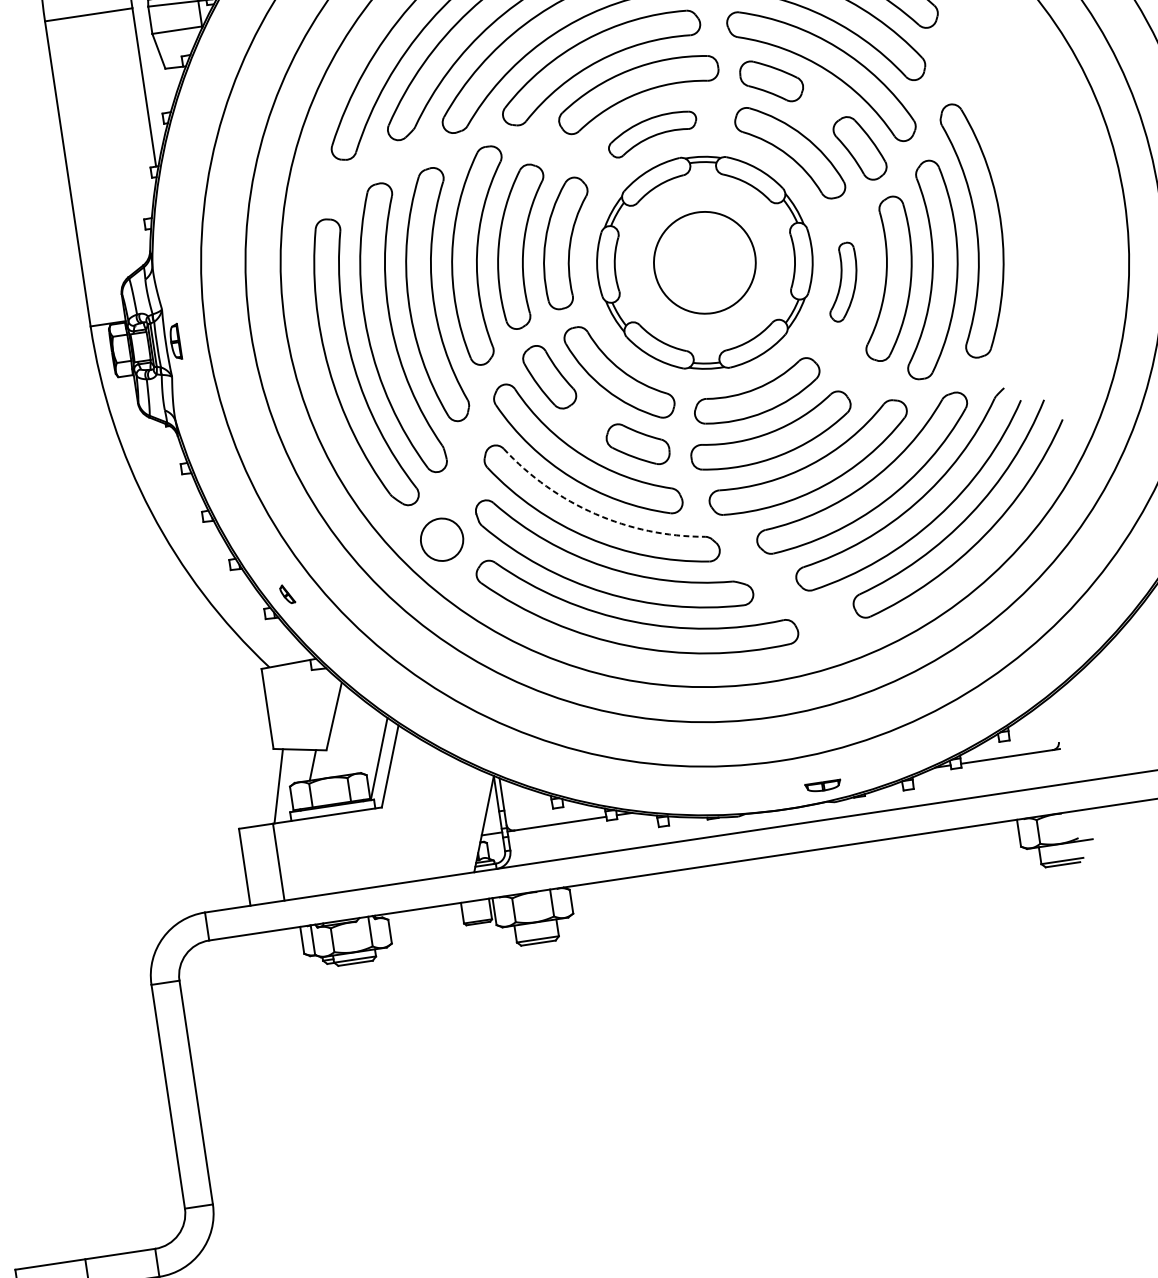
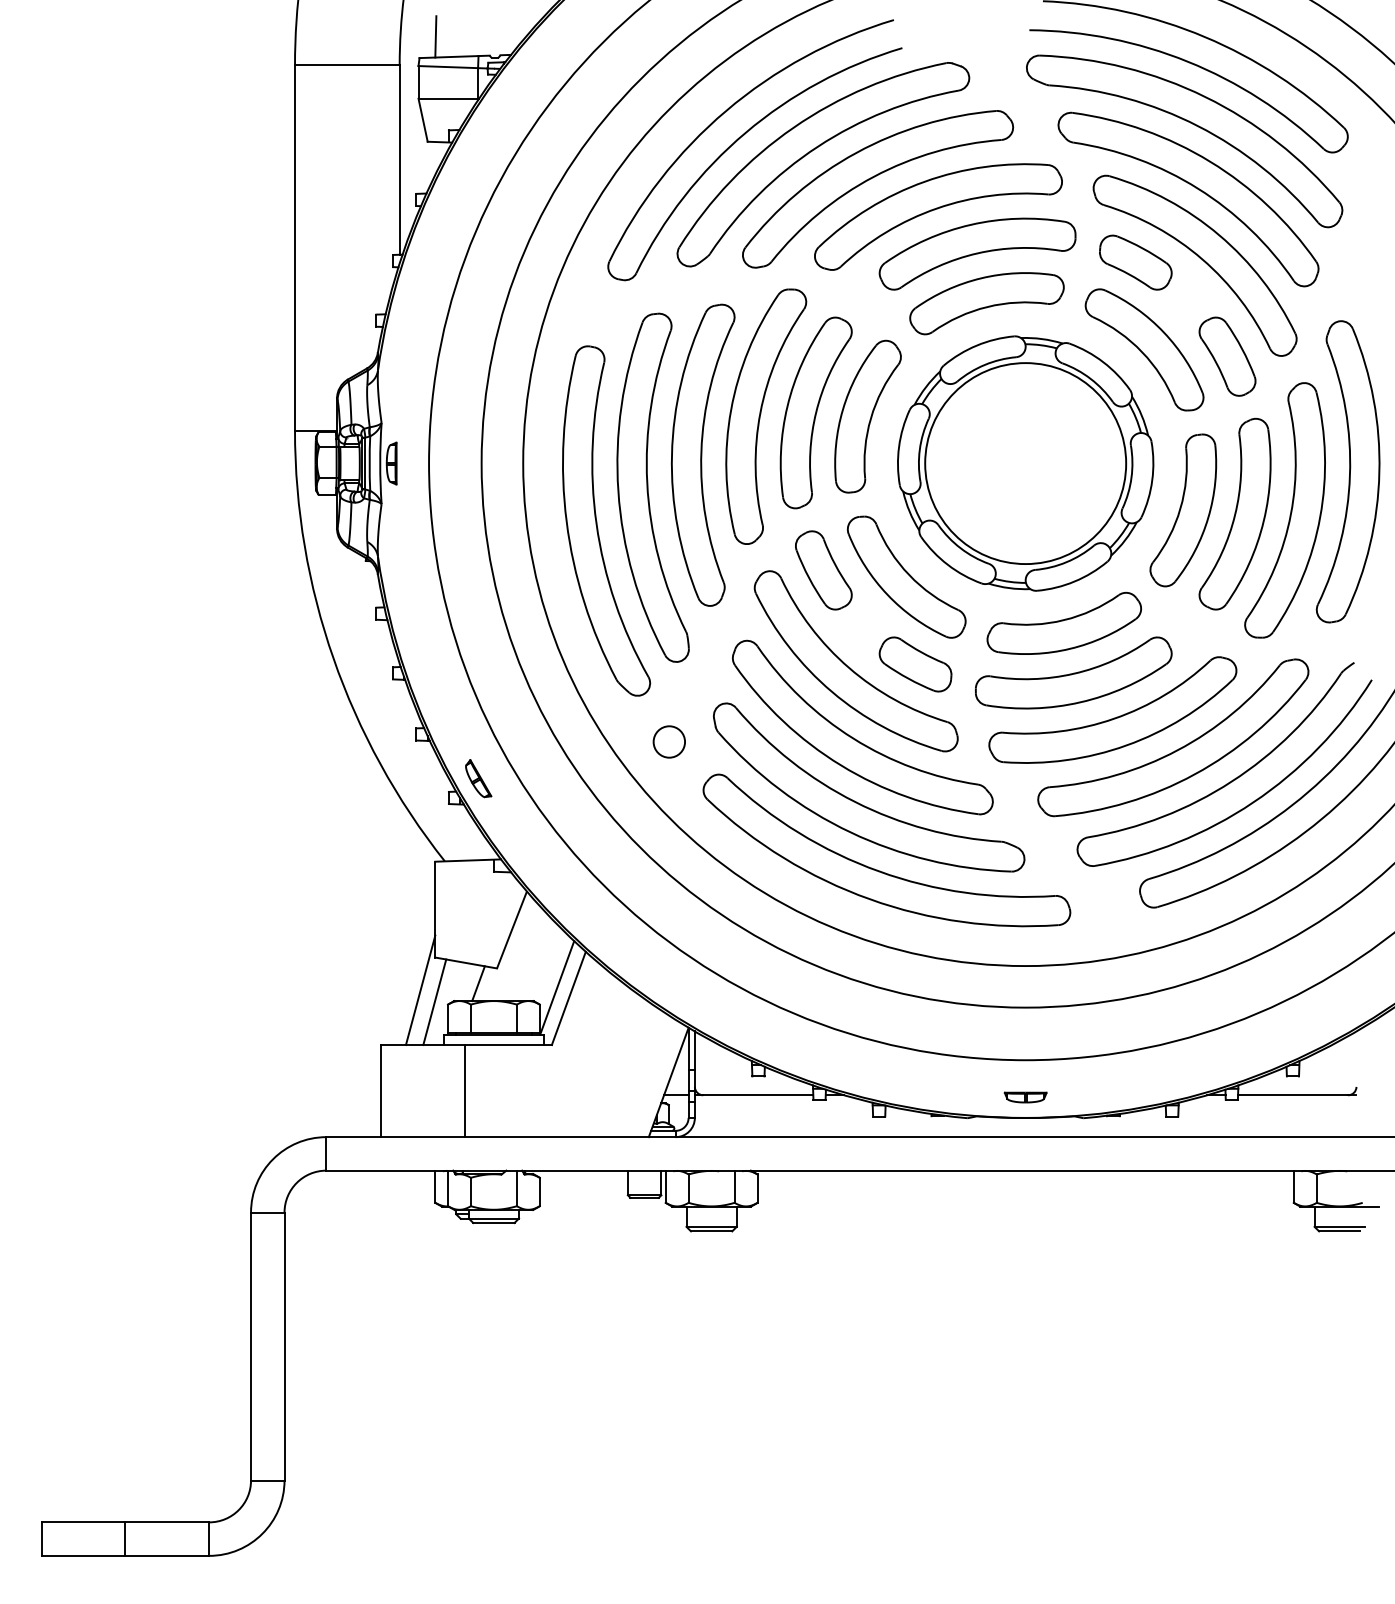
part: (652, 134) -> (986, 303), size x1.43
circle: (704, 262) -> (1025, 463), size x1.67
part: (842, 282) -> (1183, 510), size x1.67
arc: (595, 513) -> (853, 738), dashed -> solid
circle: (442, 539) -> (669, 741), size x0.62
part: (287, 594) -> (478, 778), size x1.67
line: (265, 778) -> (420, 990), added
part: (823, 786) -> (1025, 1097), moved
line: (278, 862) -> (464, 1091), moved

